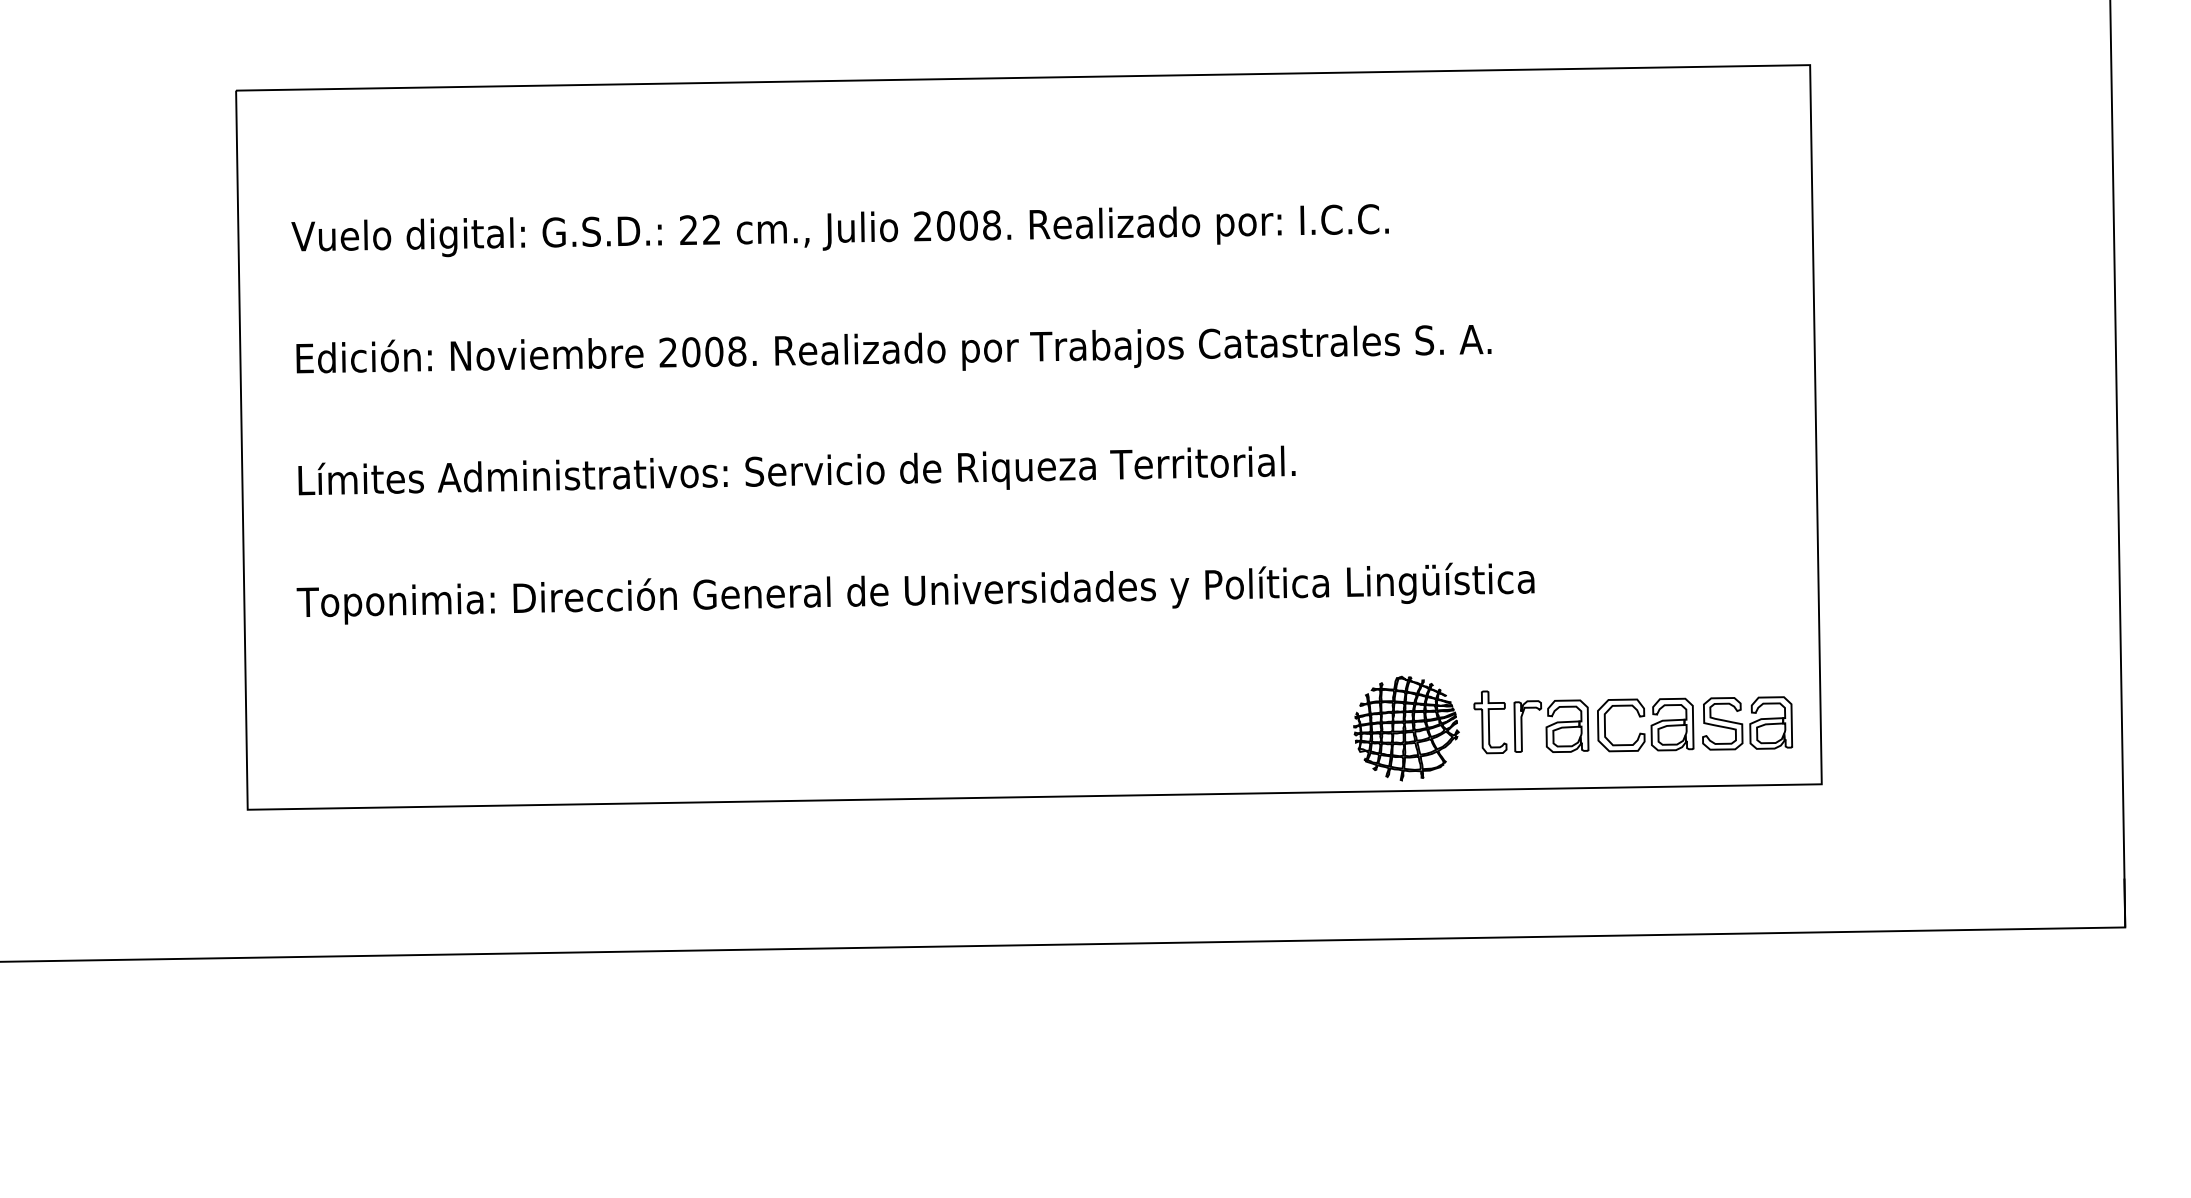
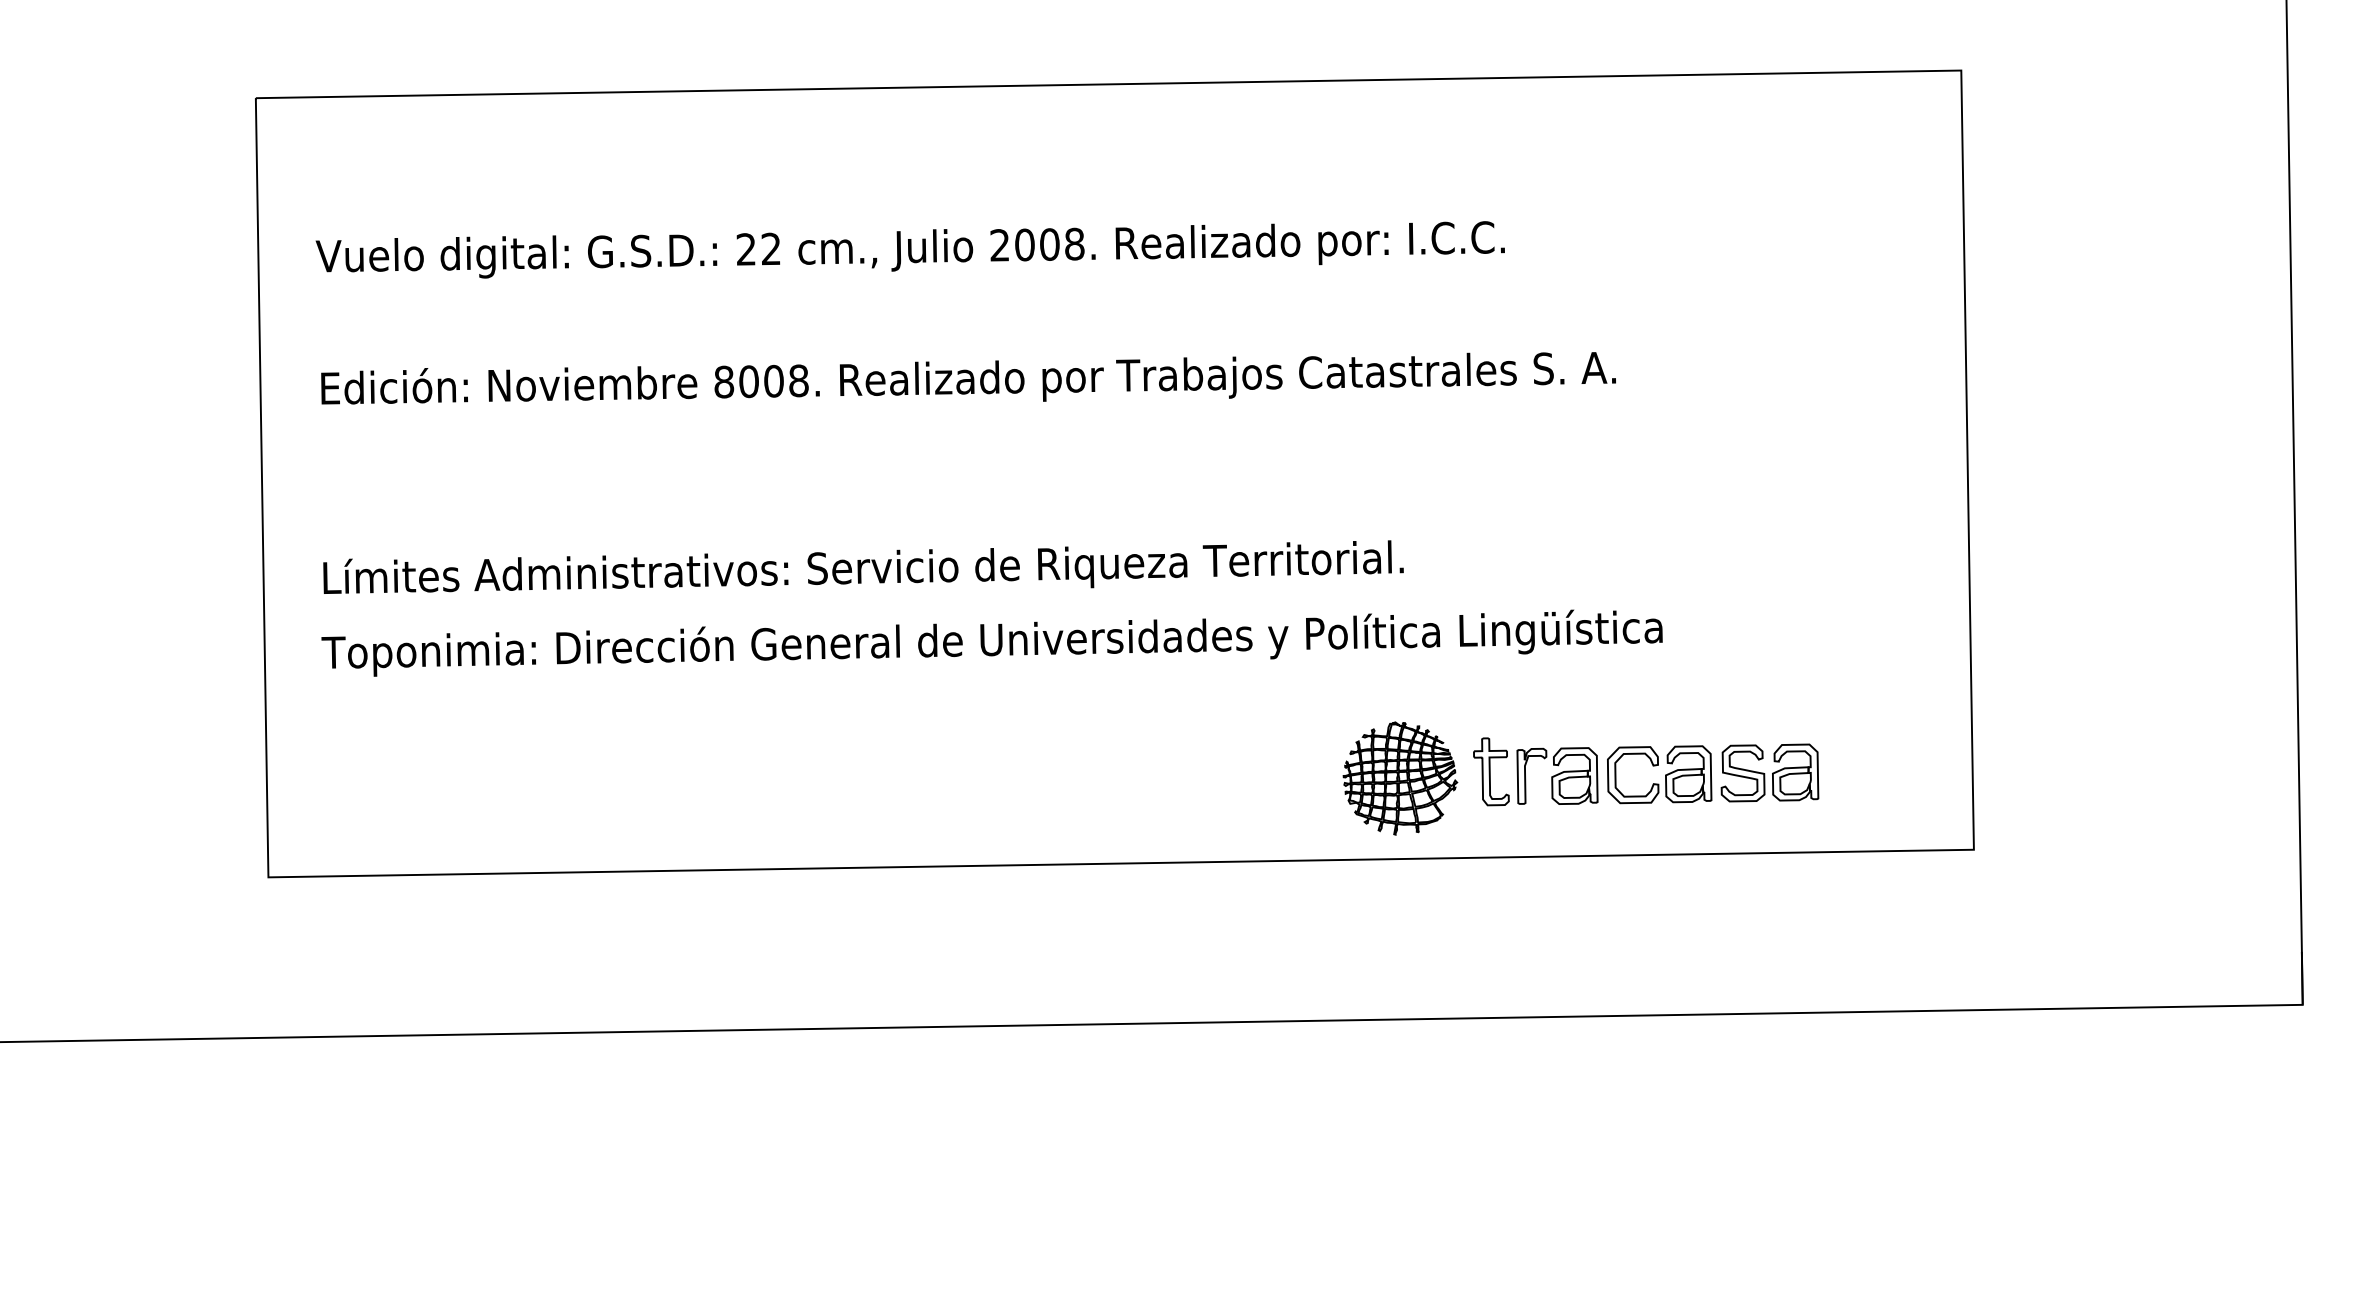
text: (668, 352) -> (724, 381), 2008. -> 8008.
text: (796, 470) -> (863, 567), moved
part: (1573, 728) -> (1581, 778), moved

